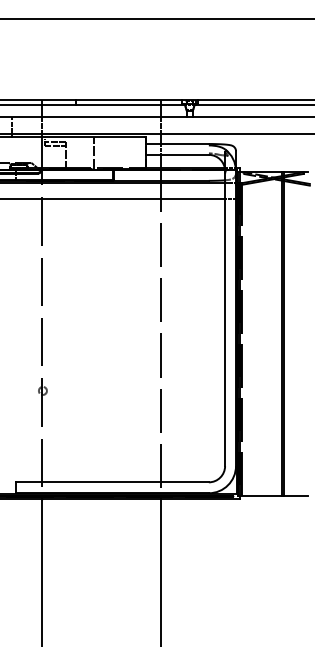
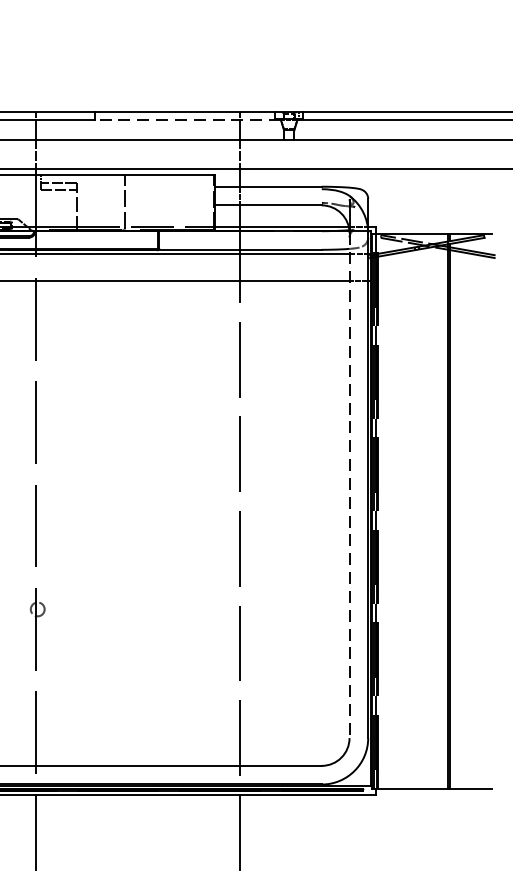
line: (130, 105) -> (187, 120), solid -> dashed
line: (225, 319) -> (350, 487), solid -> dashed

